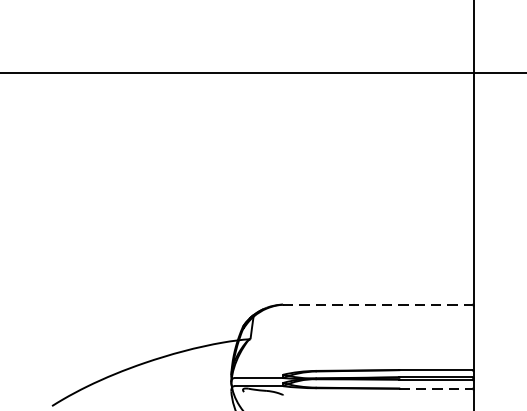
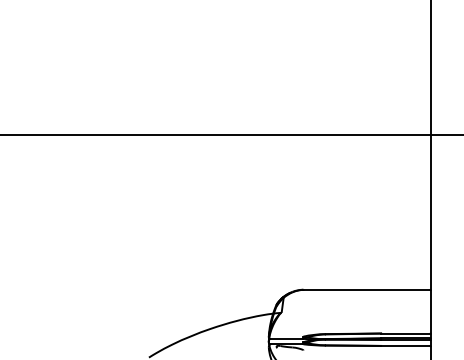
line: (378, 304) -> (367, 289), dashed -> solid
line: (435, 387) -> (405, 345), dashed -> solid

